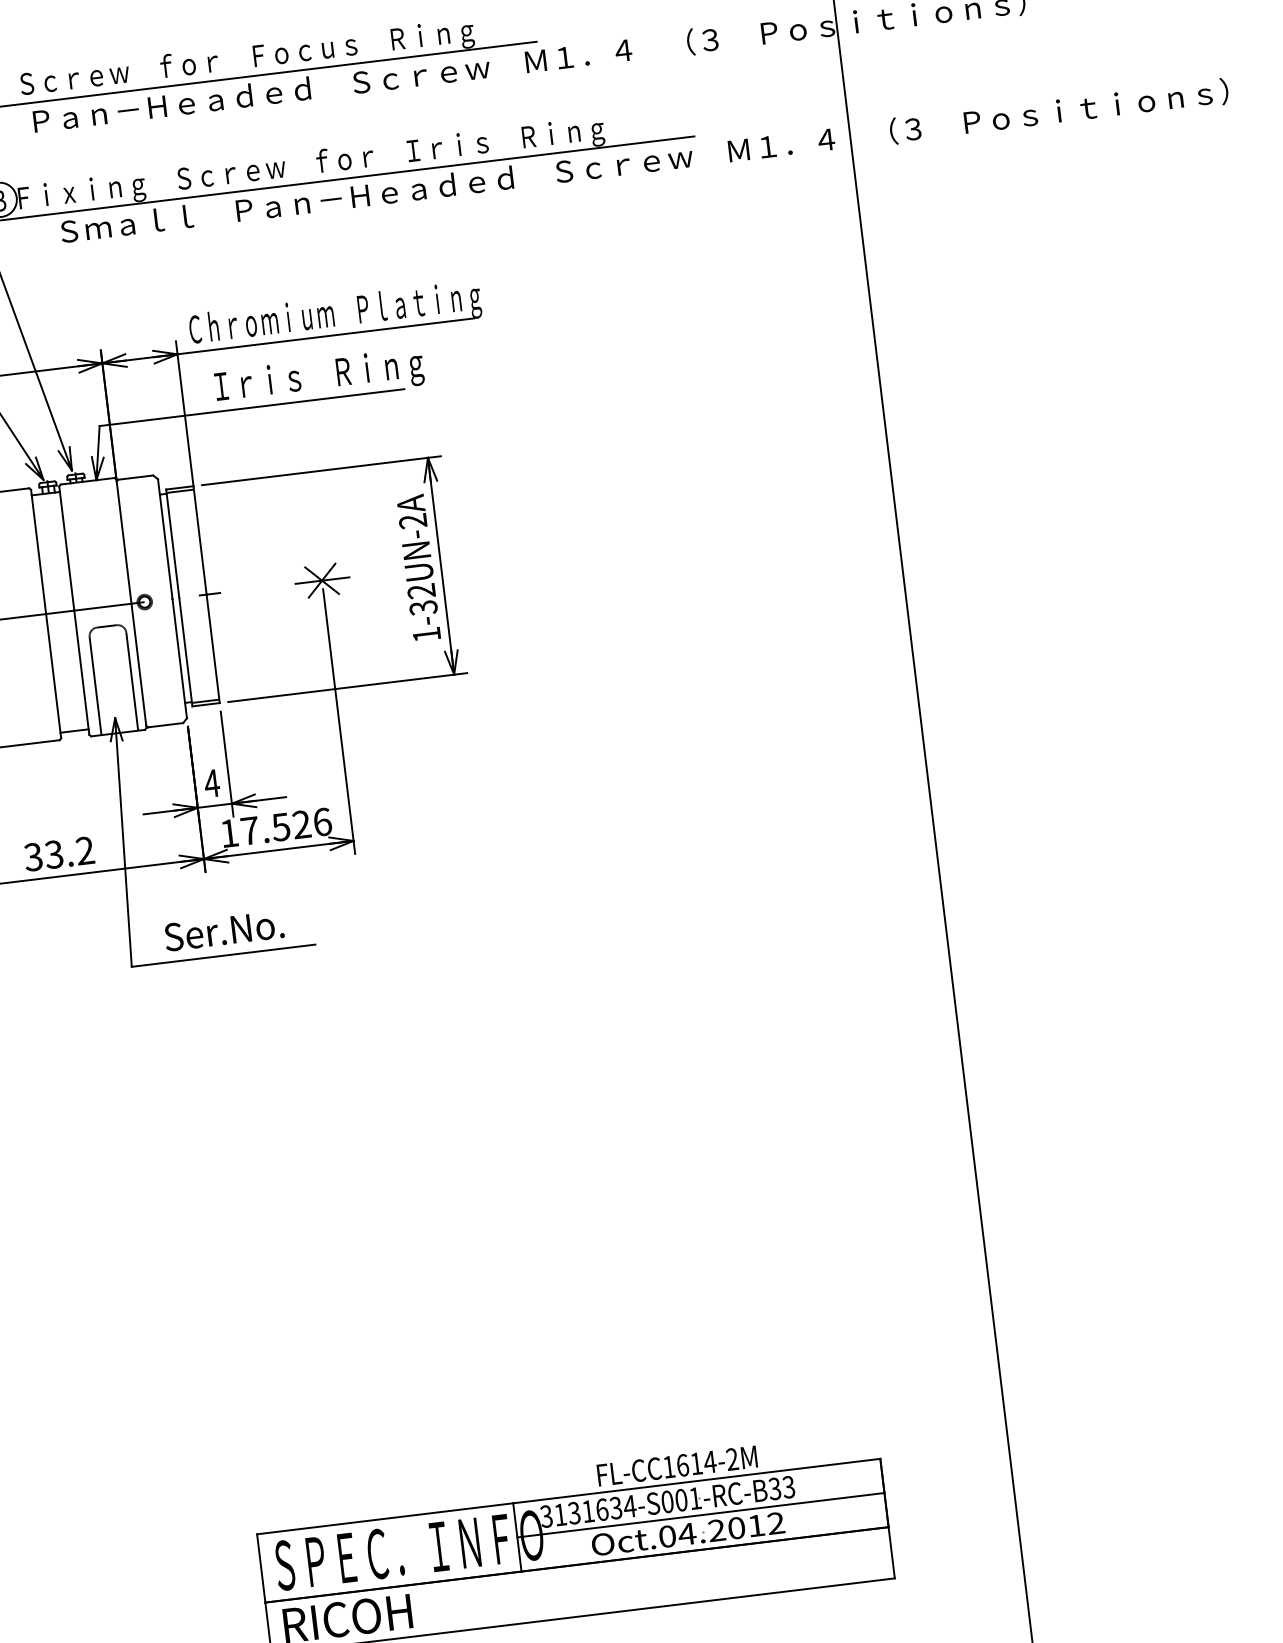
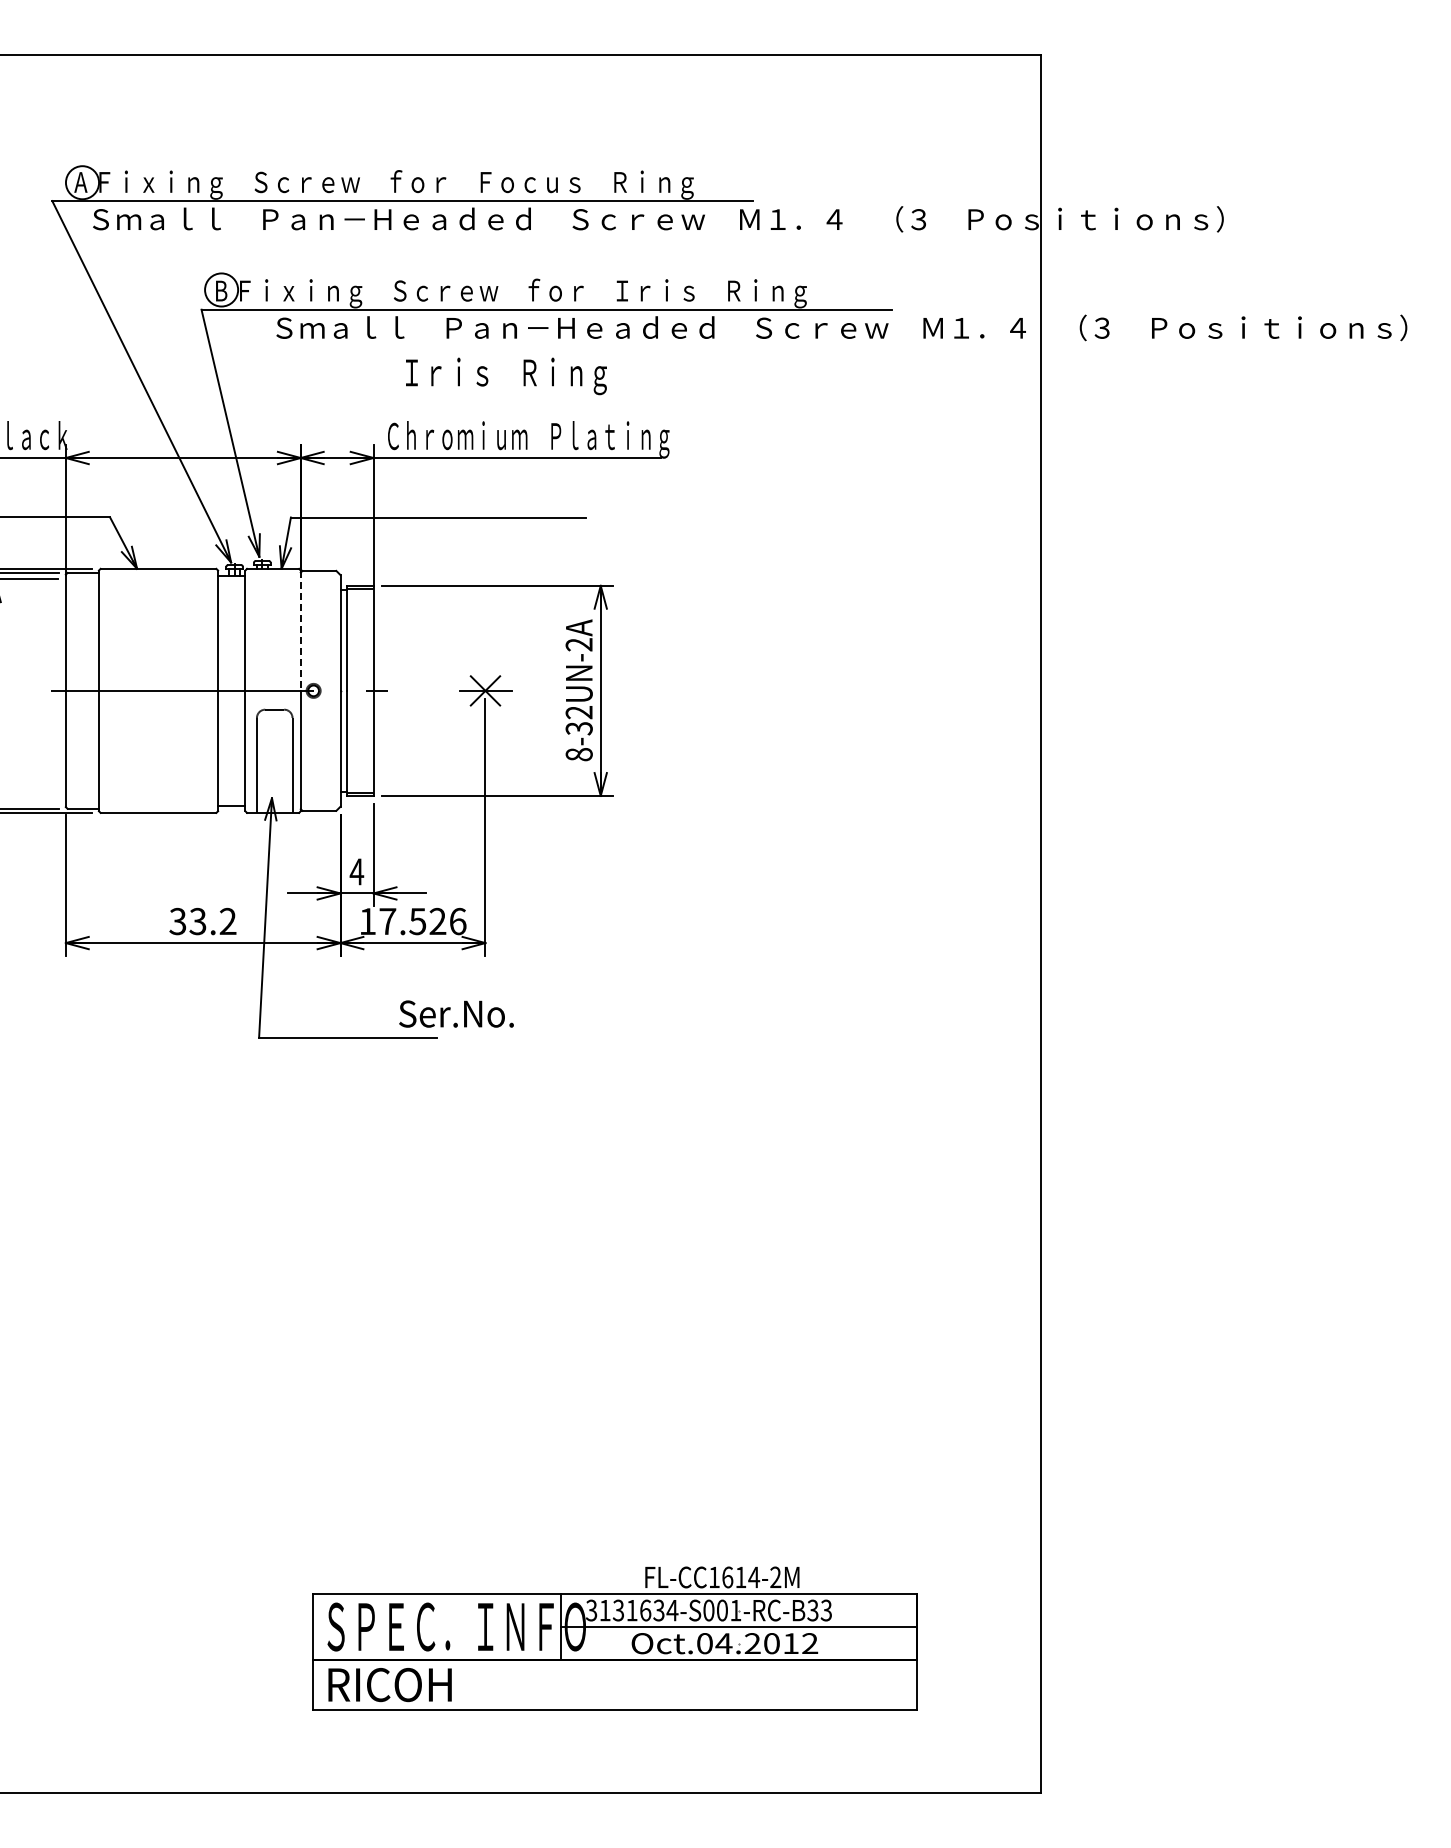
text: (319, 378) -> (506, 376), moved
line: (123, 542) -> (300, 631), solid -> dashed
text: (426, 634) -> (578, 754), 1-32UN-2A -> 8-32UN-2A
text: (224, 930) -> (456, 1013), moved

